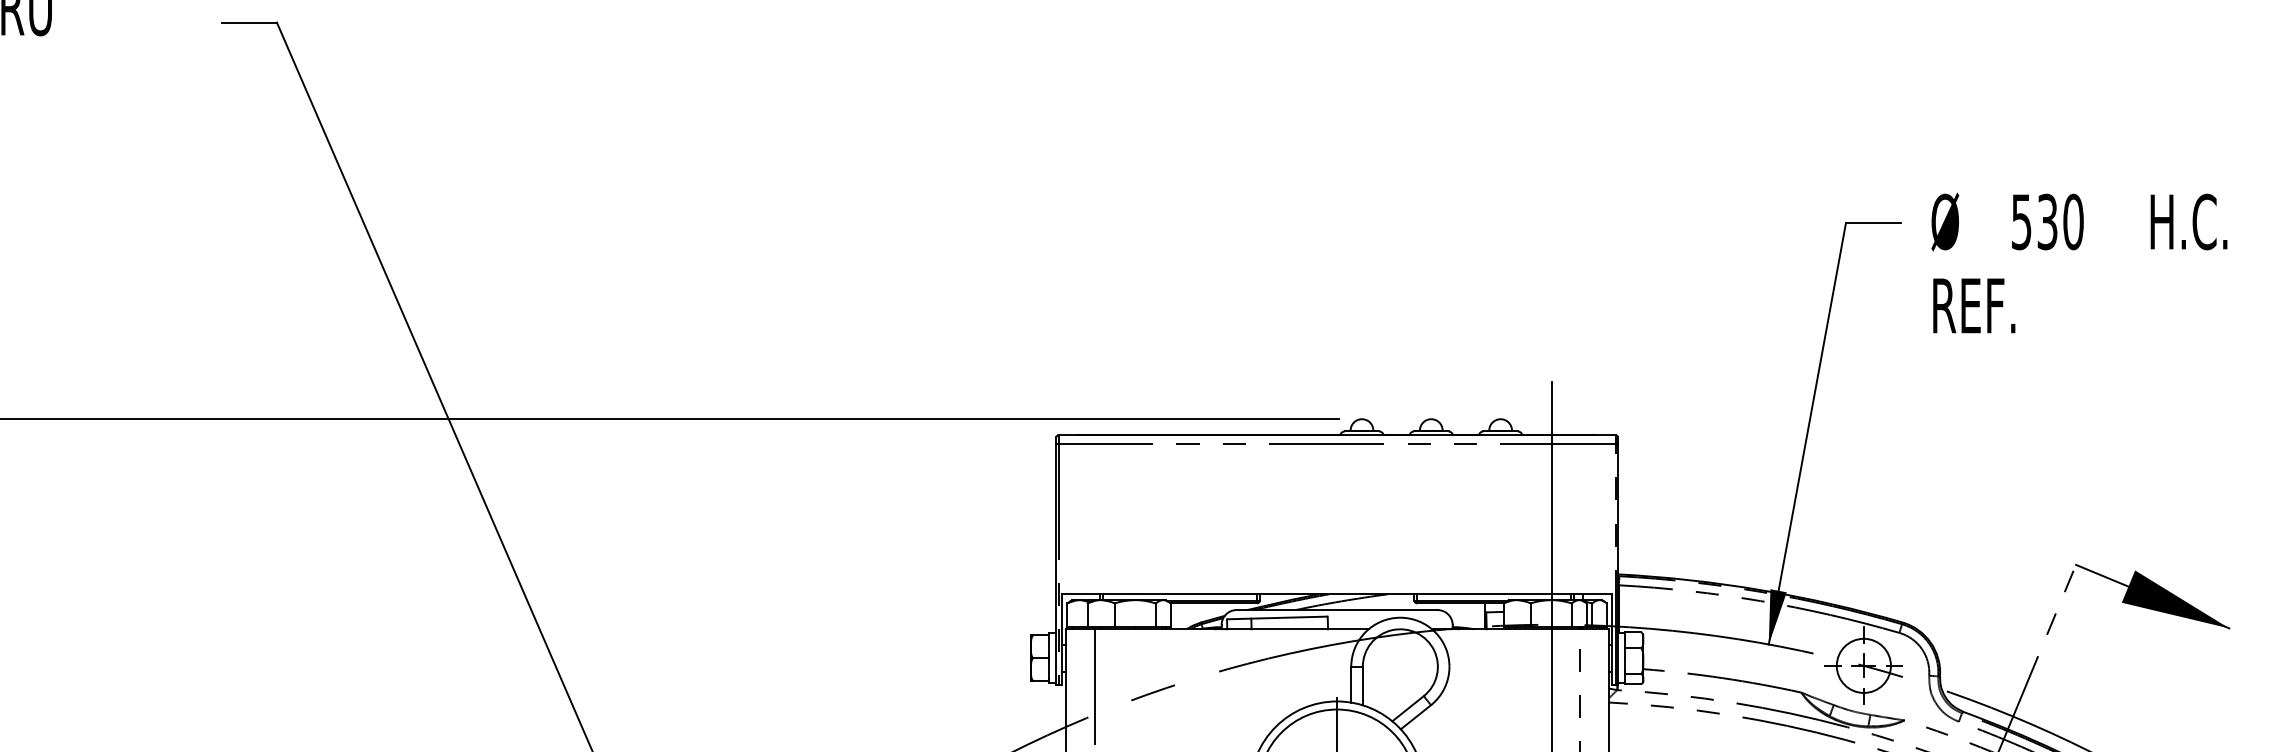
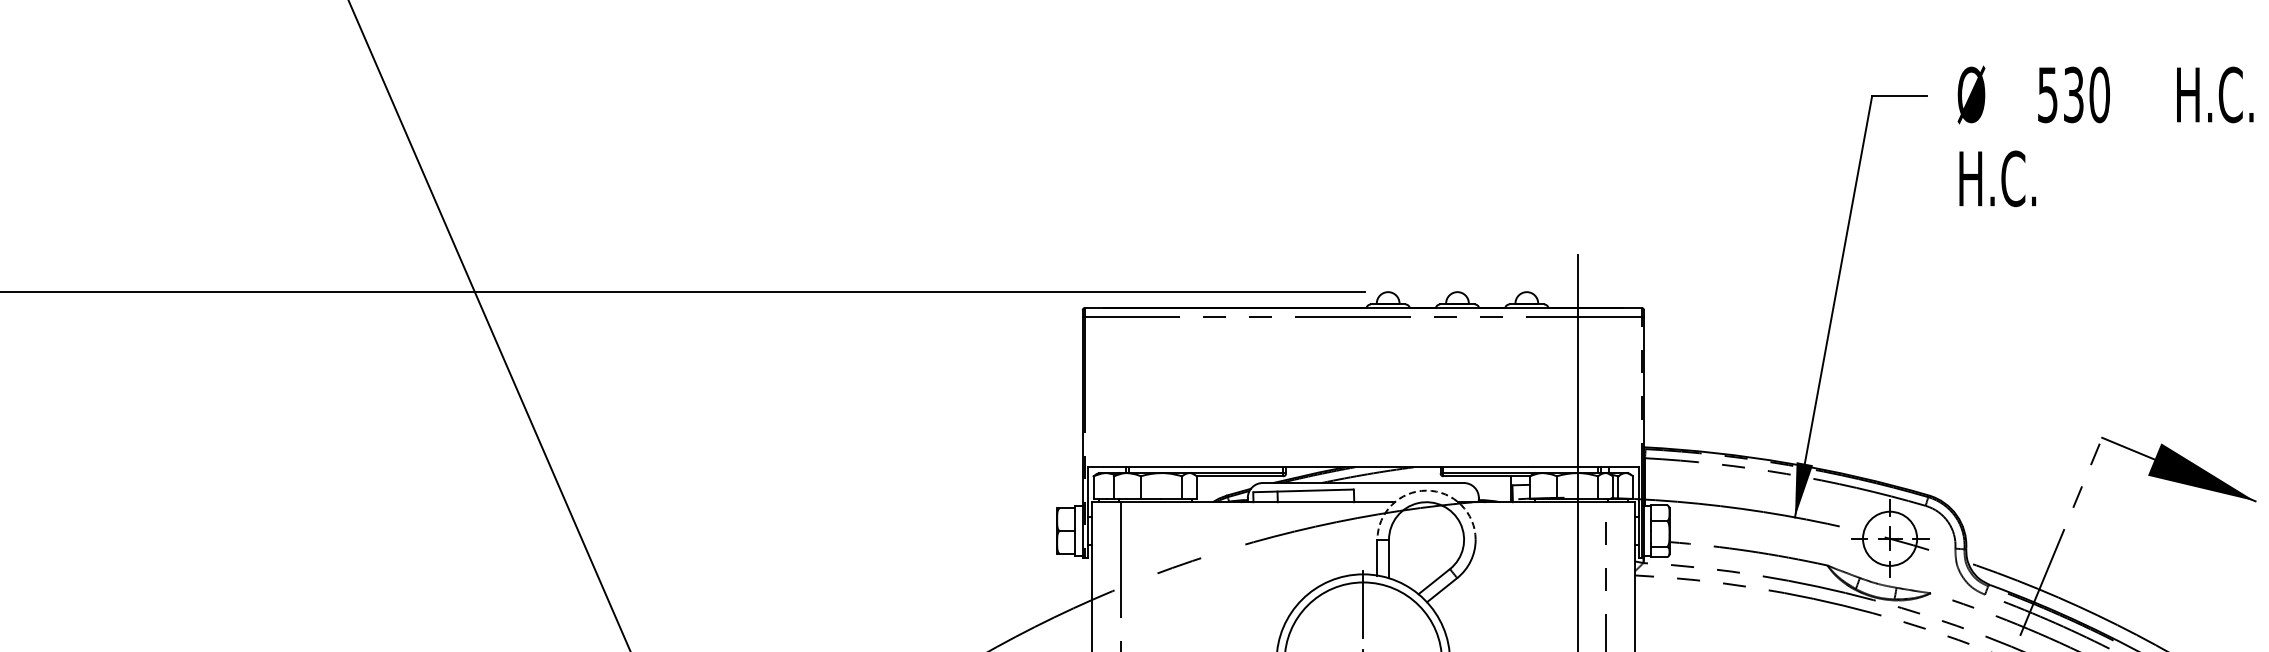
text: (1976, 305) -> (2002, 178), REF. -> H.C.
arc: (1400, 617) -> (1426, 490), solid -> dashed

